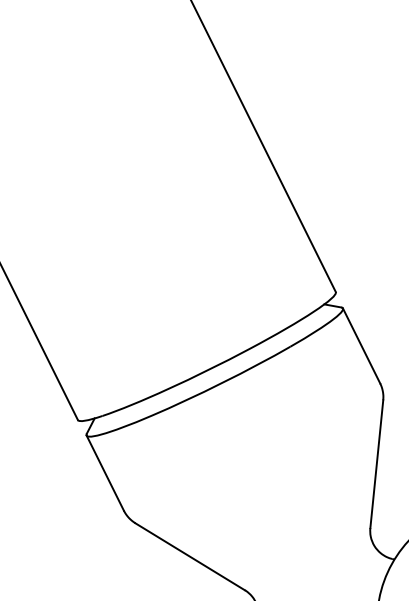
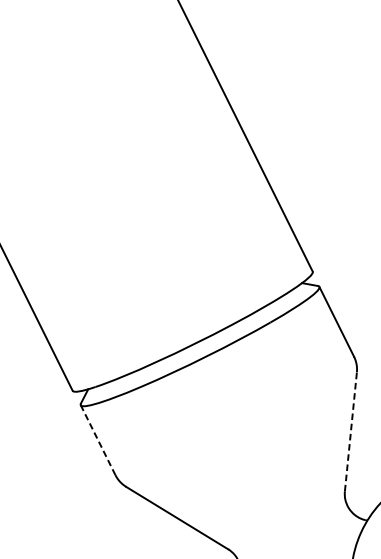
line: (376, 463) -> (350, 431), solid -> dashed
line: (105, 473) -> (98, 440), solid -> dashed

